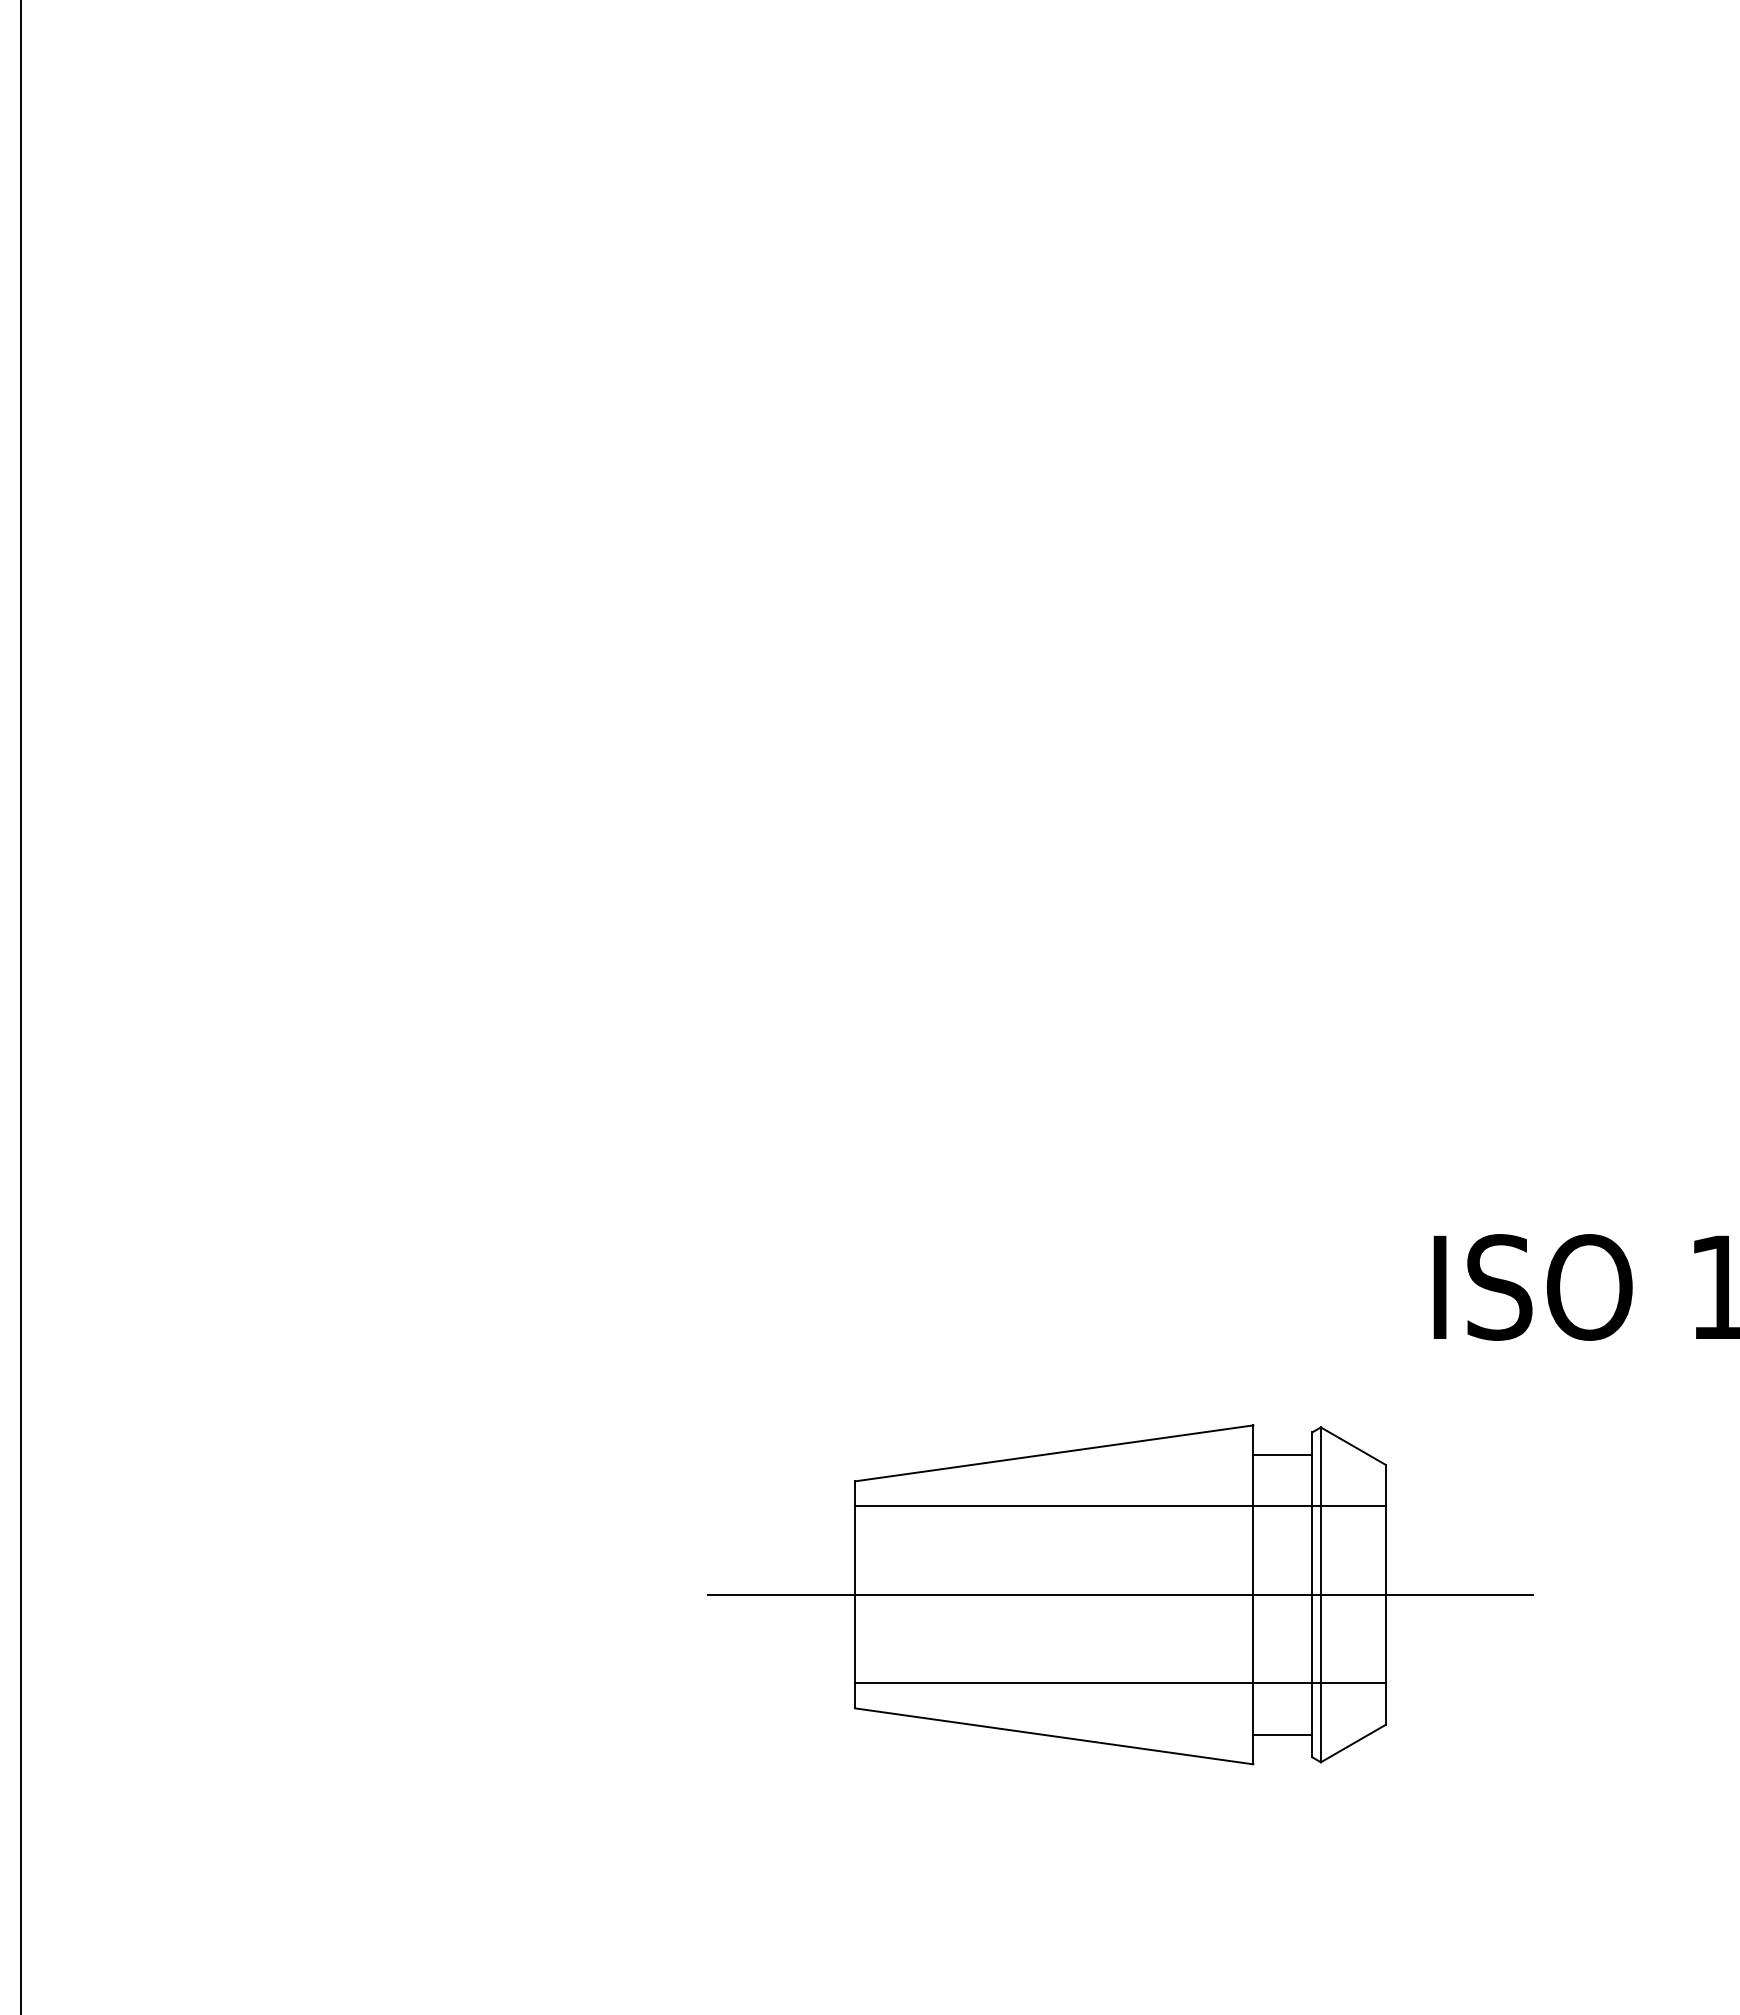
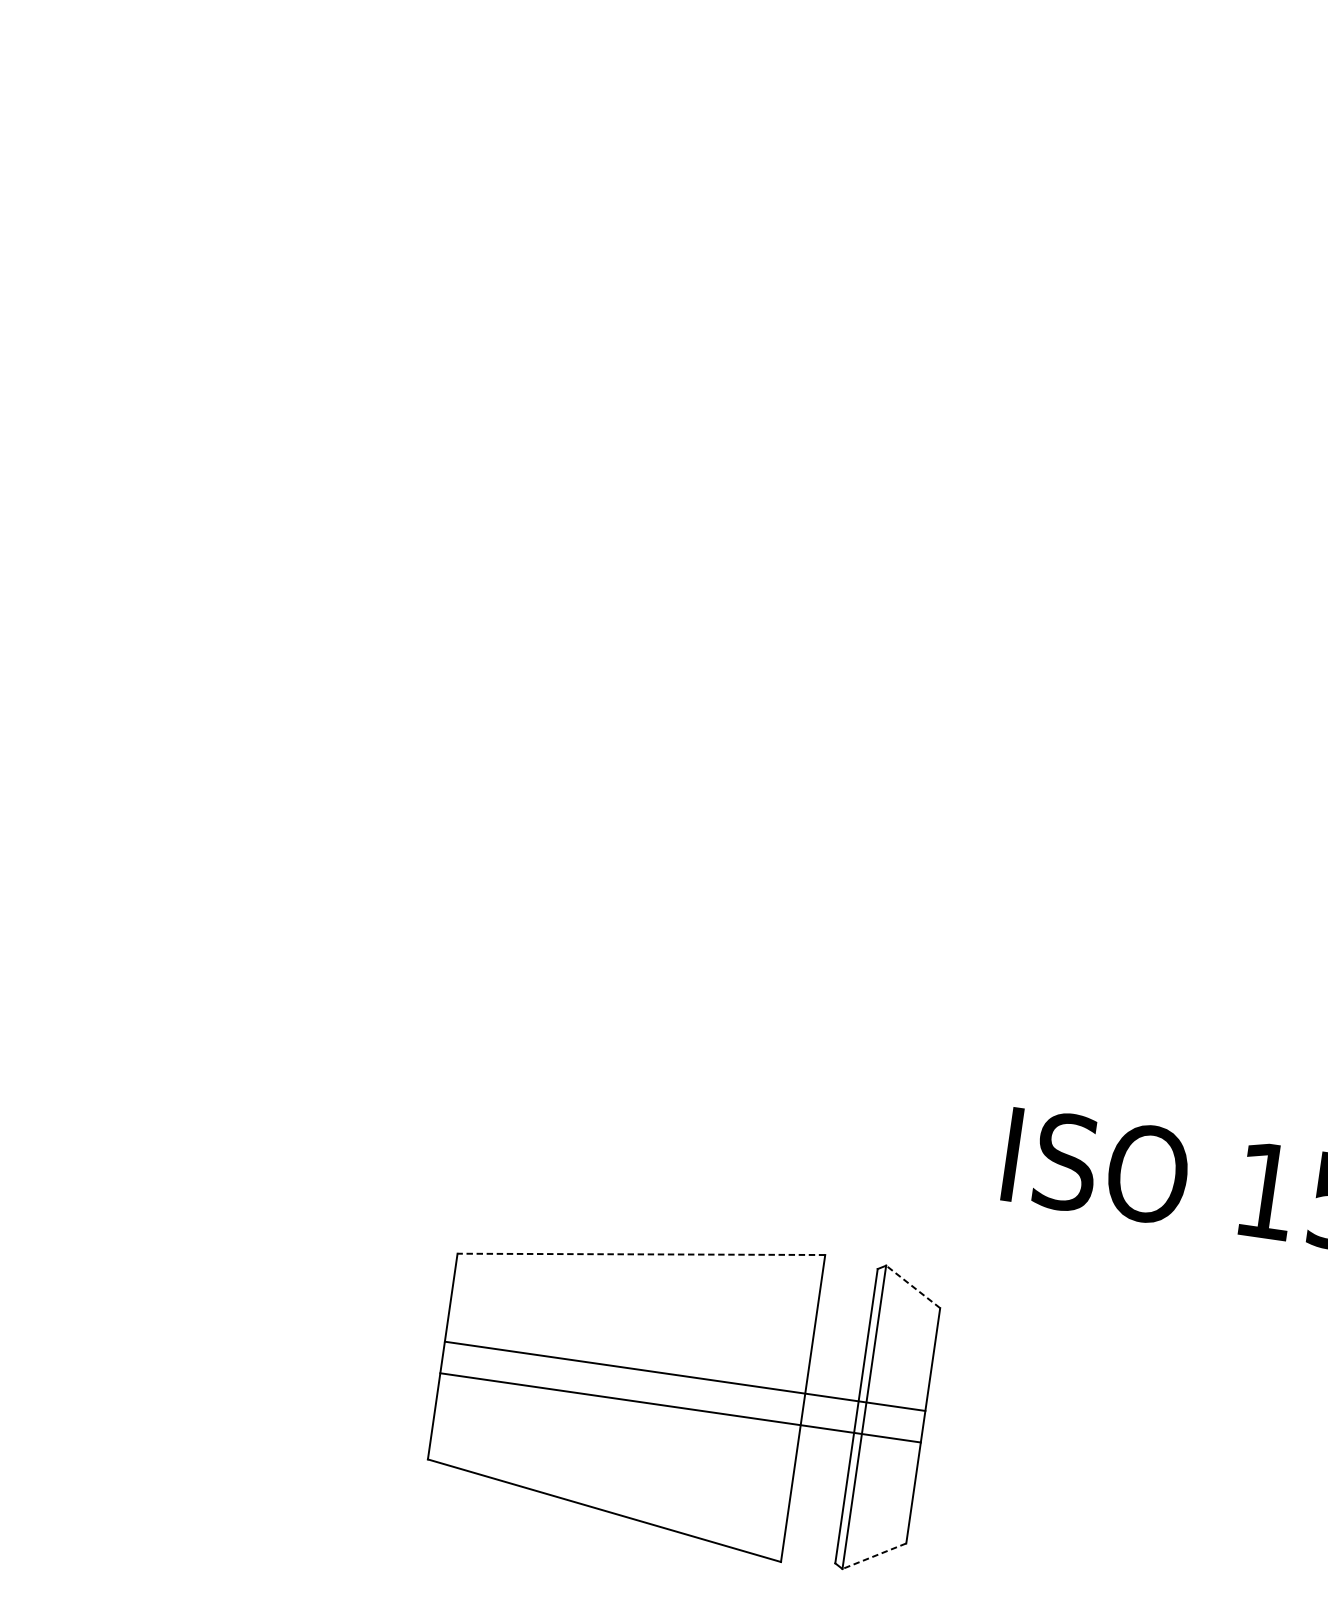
line: (1353, 1446) -> (913, 1287), solid -> dashed
line: (1054, 1453) -> (641, 1254), solid -> dashed
line: (1282, 1454) -> (847, 1285), removed
line: (1120, 1506) -> (684, 1376), moved
line: (1120, 1594) -> (682, 1390), removed
line: (1120, 1683) -> (680, 1408), moved
line: (1282, 1734) -> (811, 1538), removed
line: (1353, 1743) -> (874, 1556), solid -> dashed

